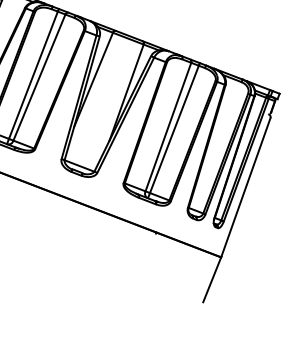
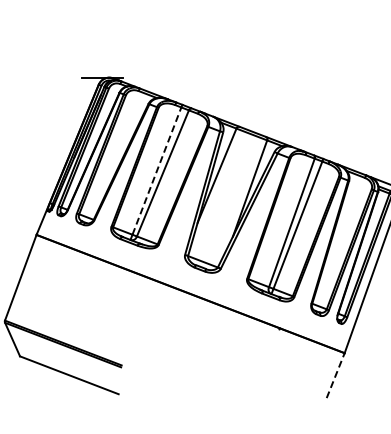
line: (34, 74) -> (157, 170), solid -> dashed
line: (212, 279) -> (335, 375), solid -> dashed

